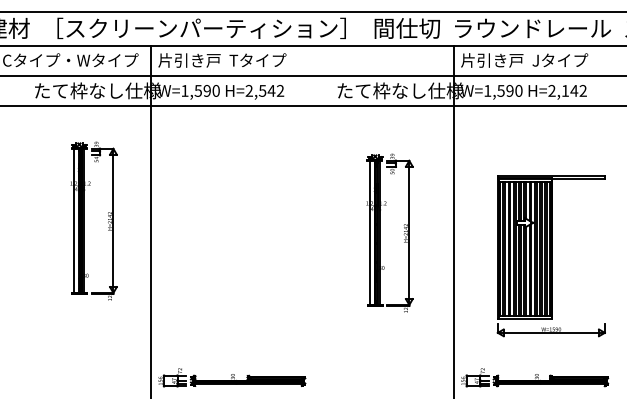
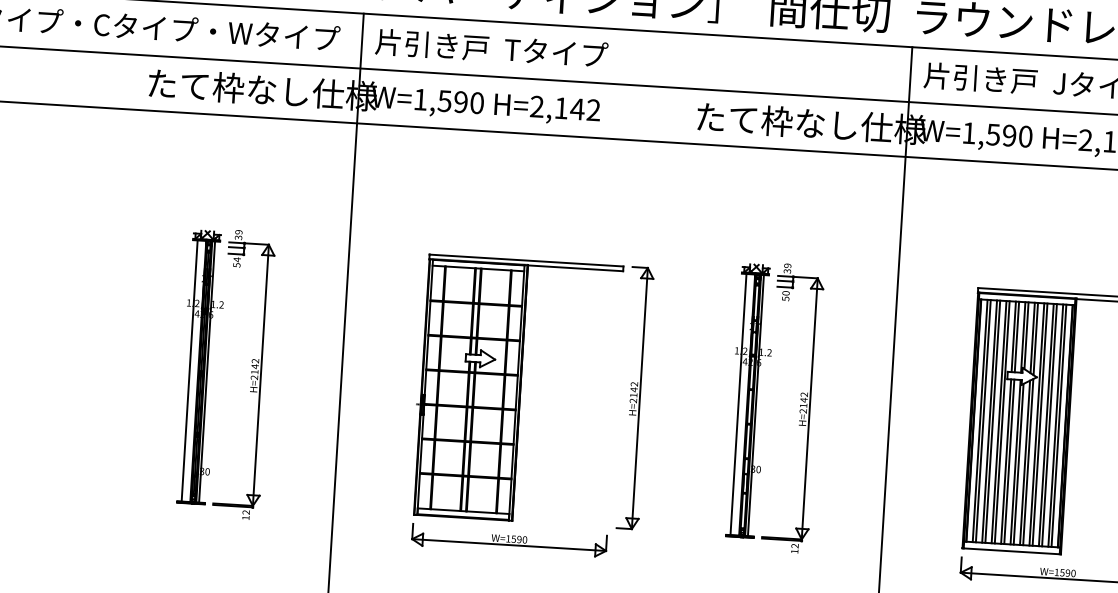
text: (262, 90) -> (561, 107), H=2,542 -> H=2,142
part: (84, 220) -> (208, 371), moved
part: (380, 232) -> (757, 404), moved
part: (256, 255) -> (531, 405), added

